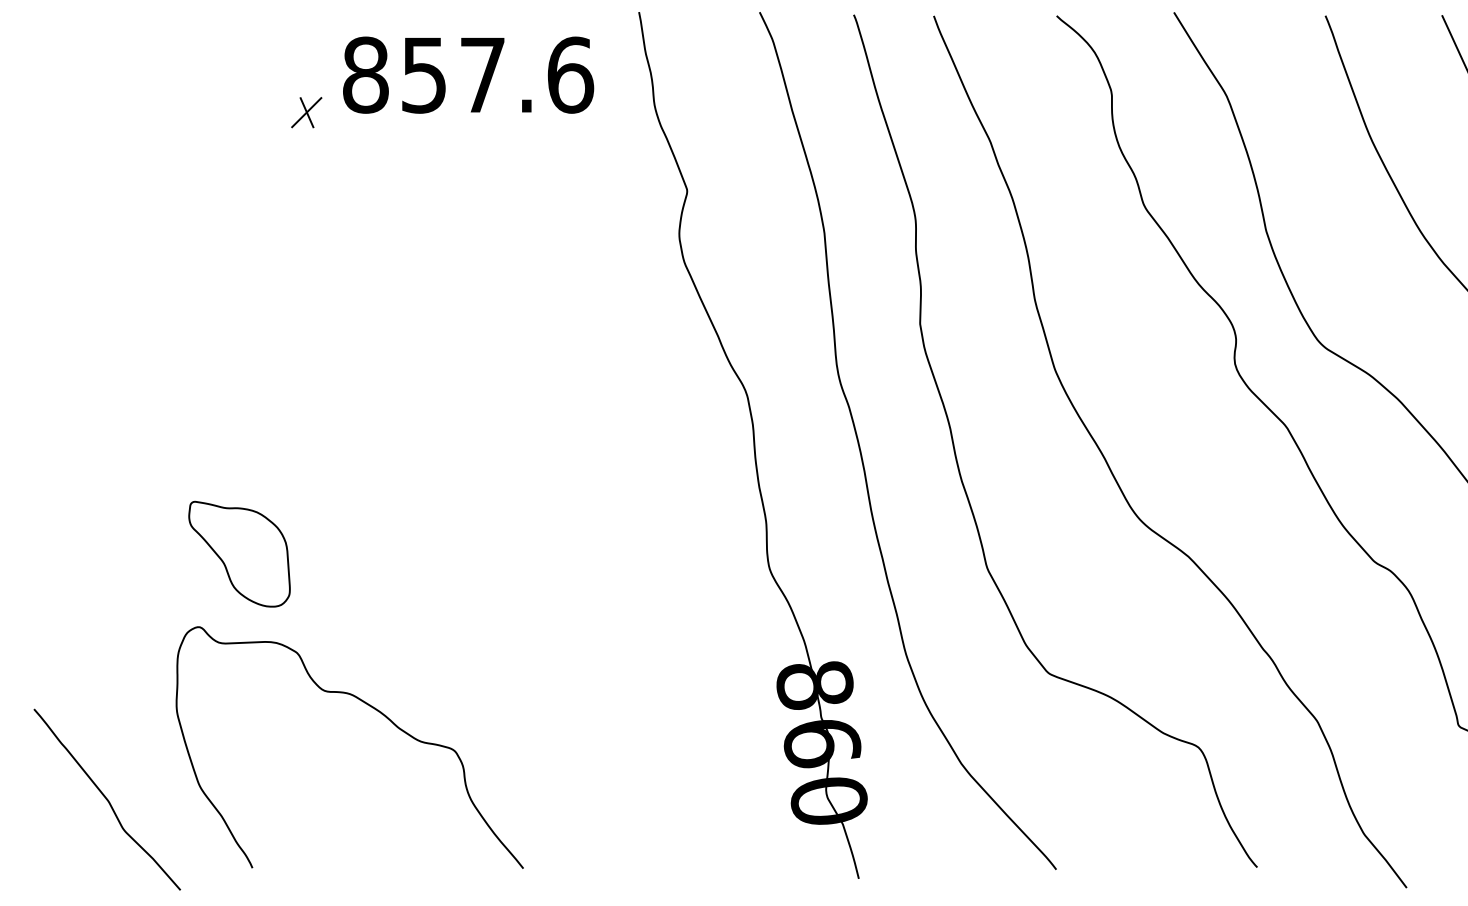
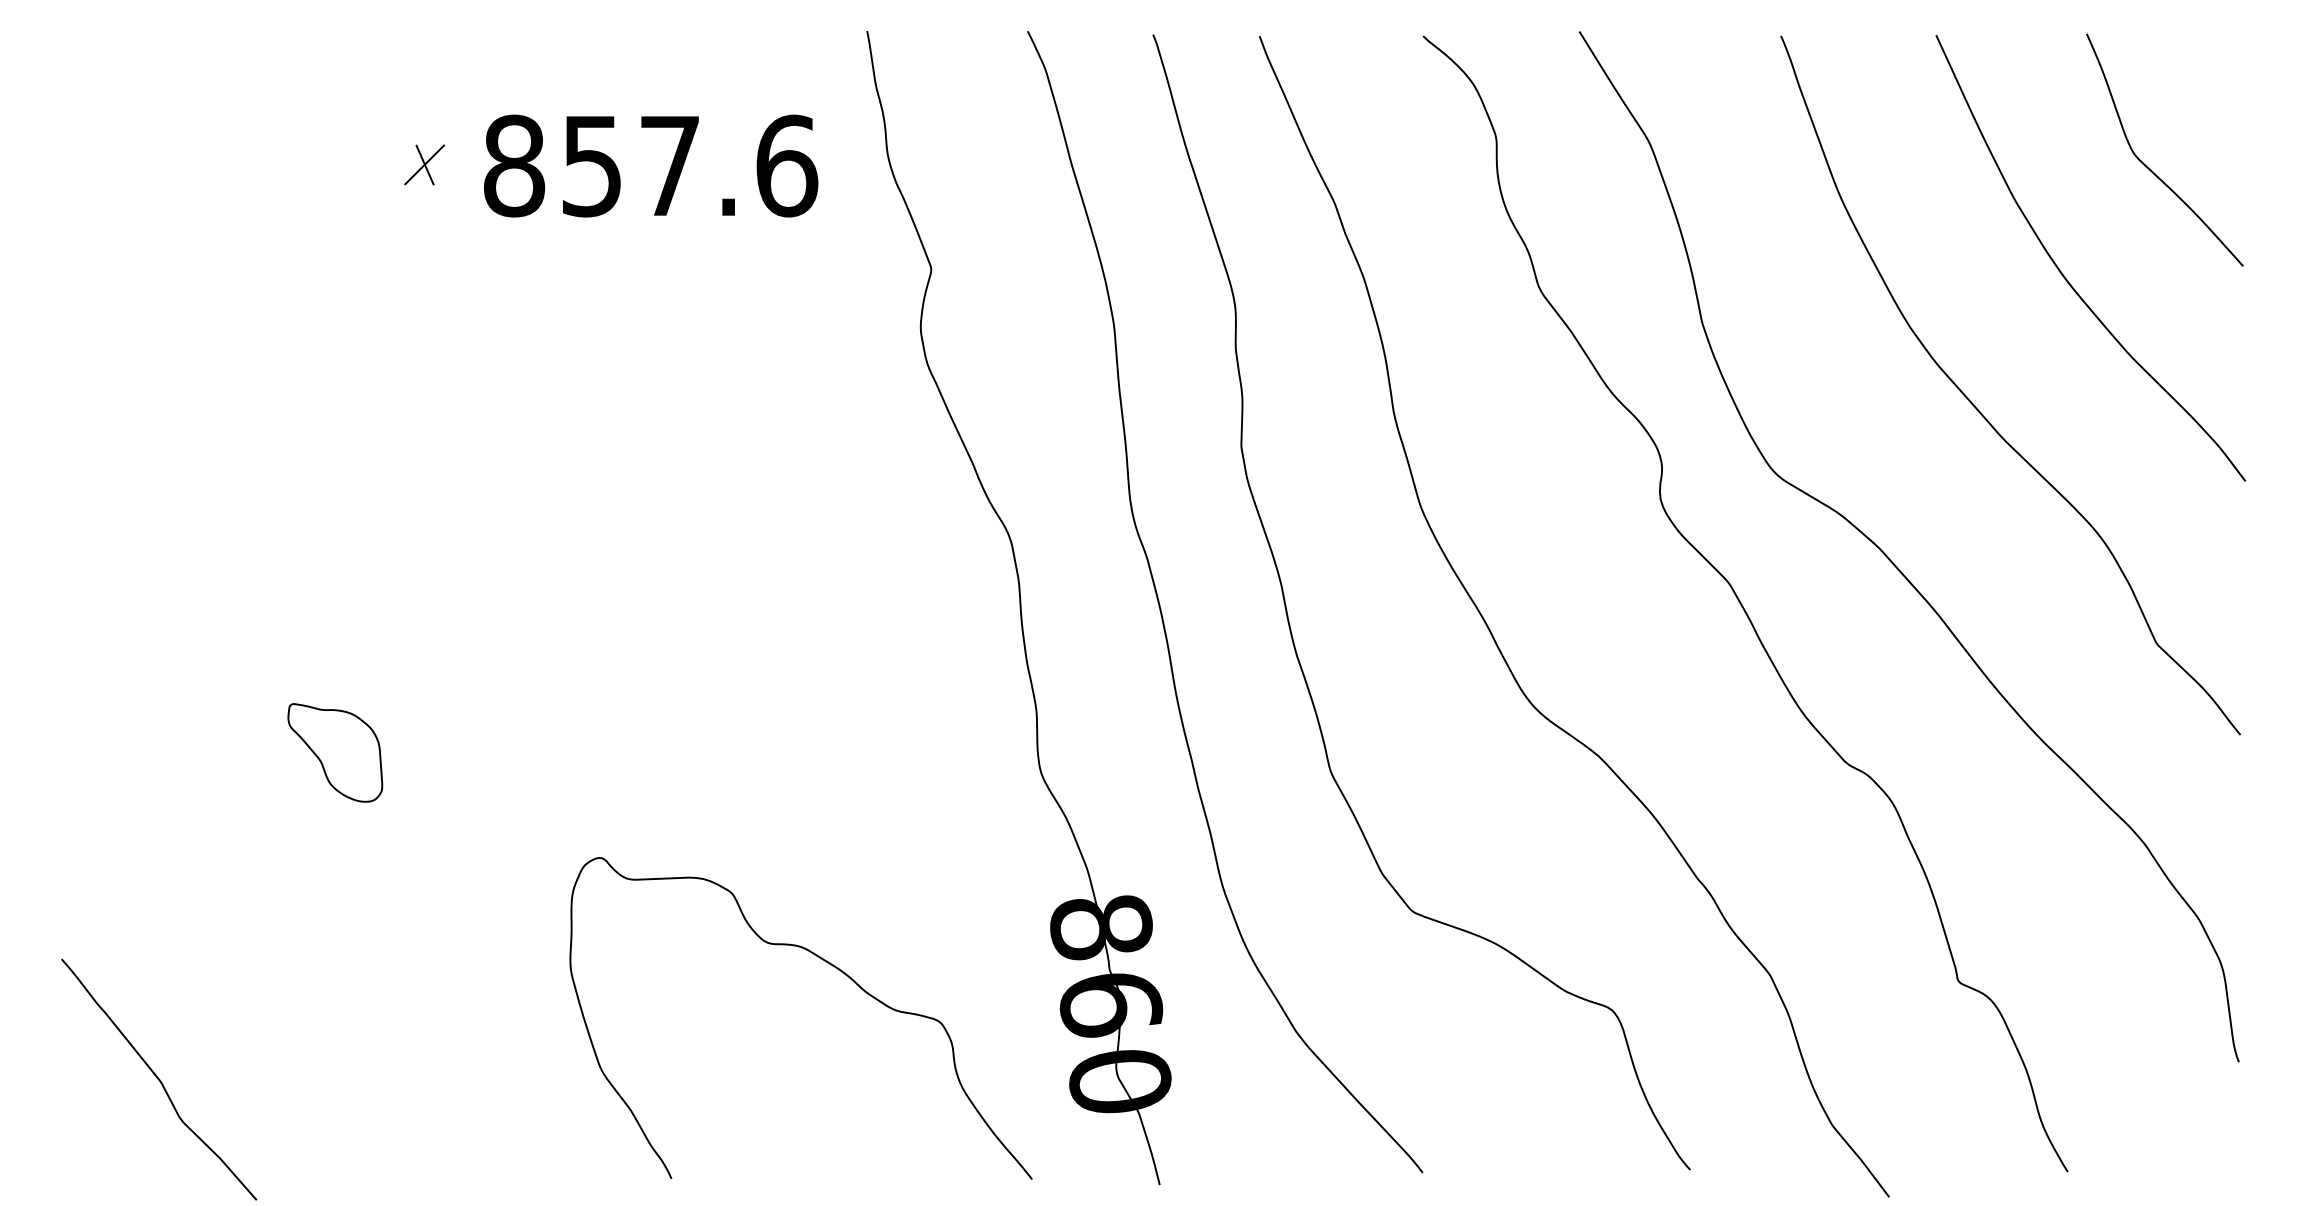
text: (468, 74) -> (651, 165), moved
part: (239, 553) -> (335, 752), size x0.7
curve: (375, 710) -> (835, 968), moved

